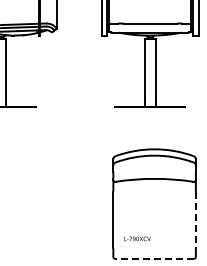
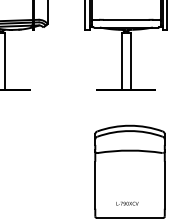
line: (195, 220) -> (164, 185), dashed -> solid
text: (137, 238) -> (127, 203), moved
line: (154, 258) -> (129, 217), dashed -> solid

